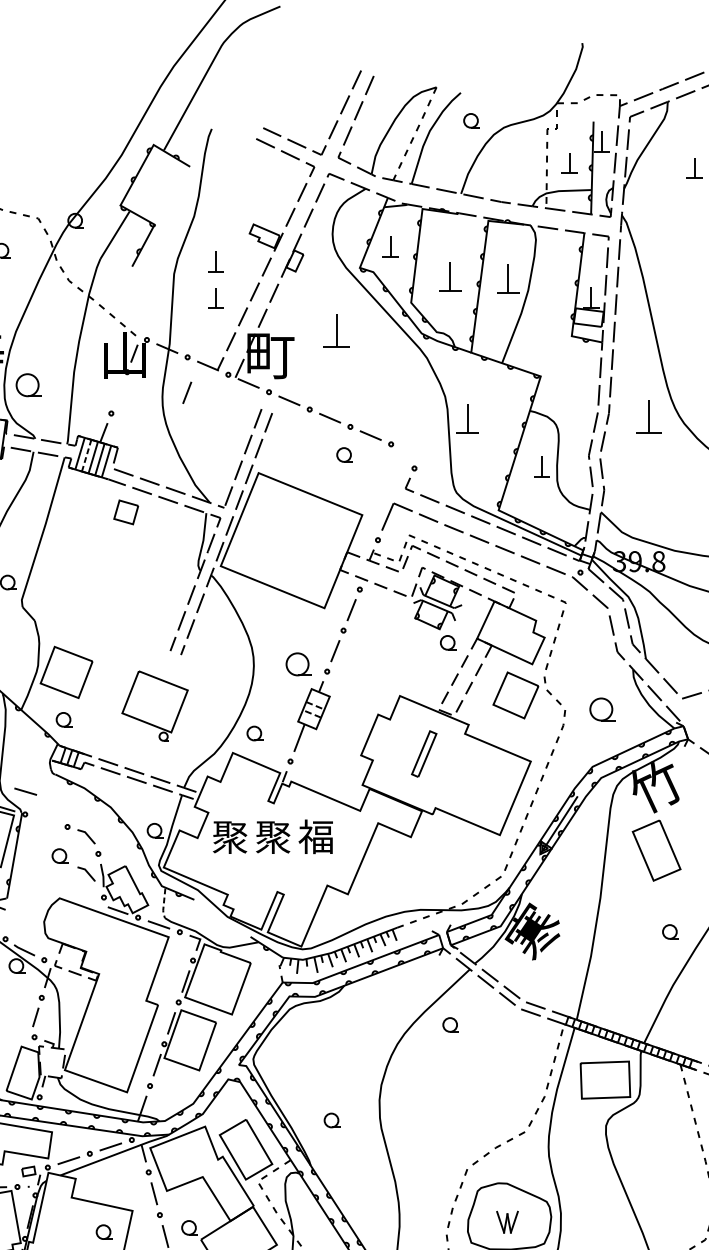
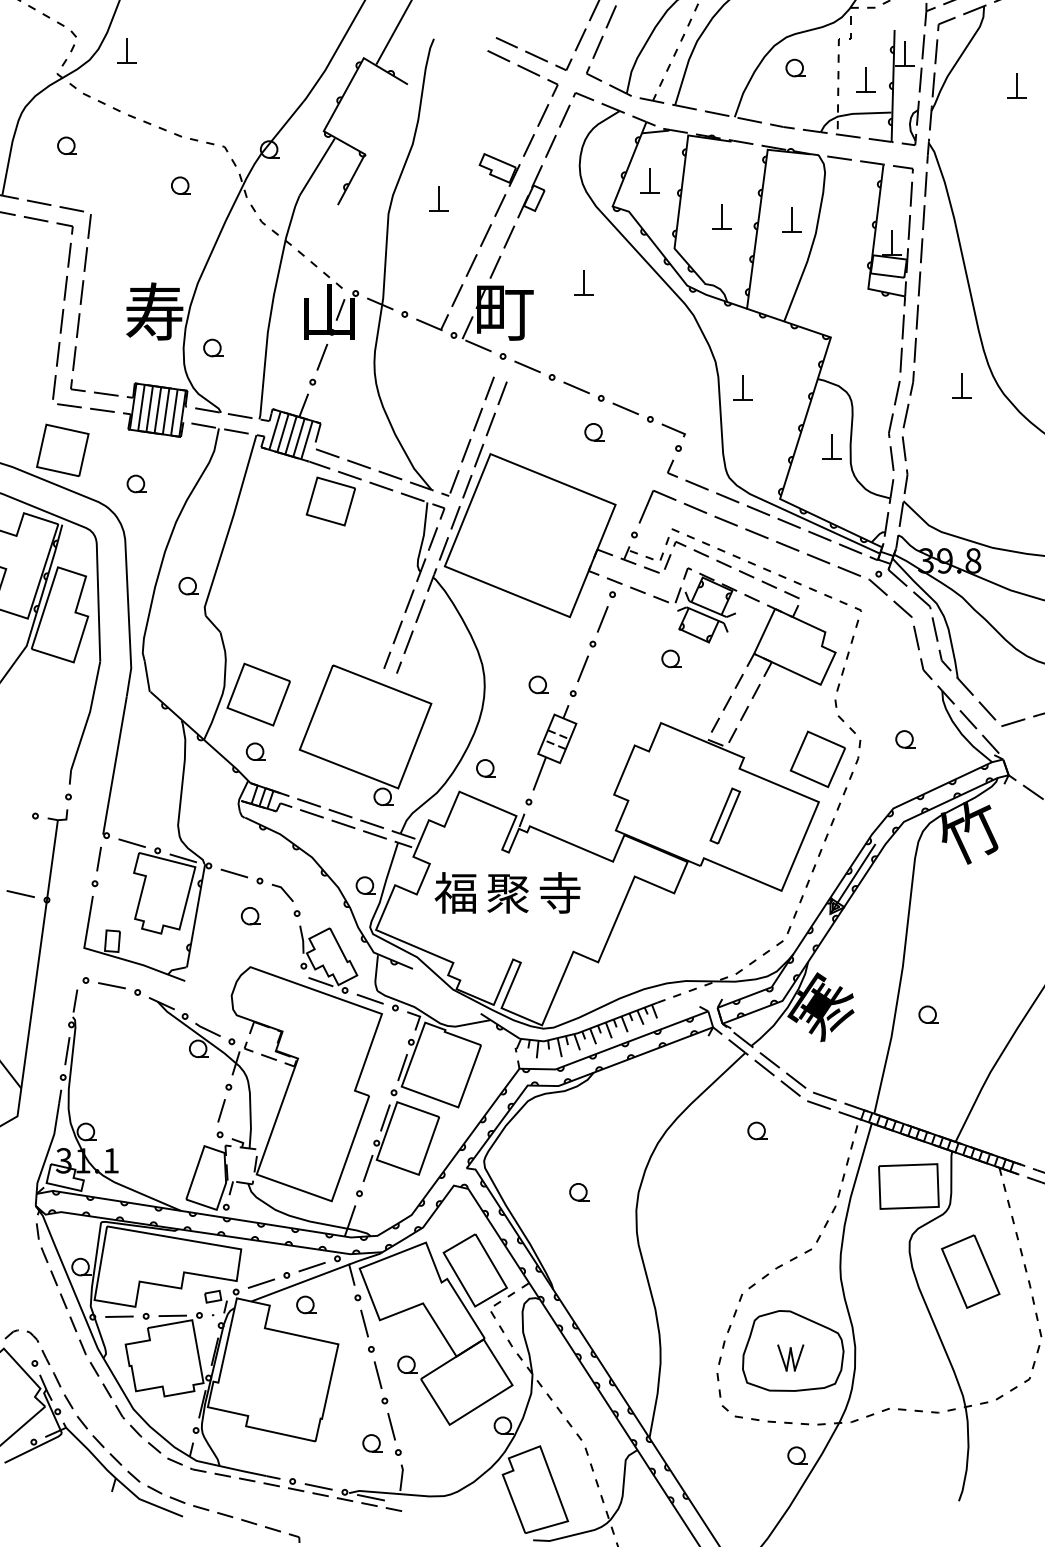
part: (471, 120) -> (795, 67), moved
part: (450, 276) -> (721, 216), size x0.71
part: (508, 278) -> (791, 219), size x0.71
part: (215, 297) -> (438, 242), removed
part: (335, 330) -> (583, 282), size x0.62
part: (29, 384) -> (213, 347), size x0.62
line: (187, 392) -> (322, 356), moved
part: (649, 416) -> (961, 385), size x0.62
part: (467, 417) -> (742, 387), size x0.71
line: (410, 453) -> (673, 430), added
line: (87, 456) -> (283, 433), dashed -> solid
part: (126, 512) -> (330, 501), size x1.67
part: (448, 642) -> (671, 658), moved
part: (298, 664) -> (538, 684), size x0.62
part: (515, 695) -> (817, 759), moved
part: (155, 705) -> (365, 734), size x1.67
part: (602, 709) -> (905, 739), size x0.62
part: (424, 753) -> (725, 815), moved
line: (25, 791) -> (234, 873), moved
text: (229, 836) -> (455, 892), 聚 -> 福
text: (315, 836) -> (559, 892), 福 -> 寺
part: (656, 850) -> (970, 1271), moved
line: (87, 872) -> (283, 936), removed
line: (164, 904) -> (376, 974), dashed -> solid
part: (670, 931) -> (928, 1014), moved
part: (450, 1024) -> (757, 1130), moved
part: (332, 1120) -> (579, 1192), moved
part: (104, 1231) -> (306, 1304), moved

